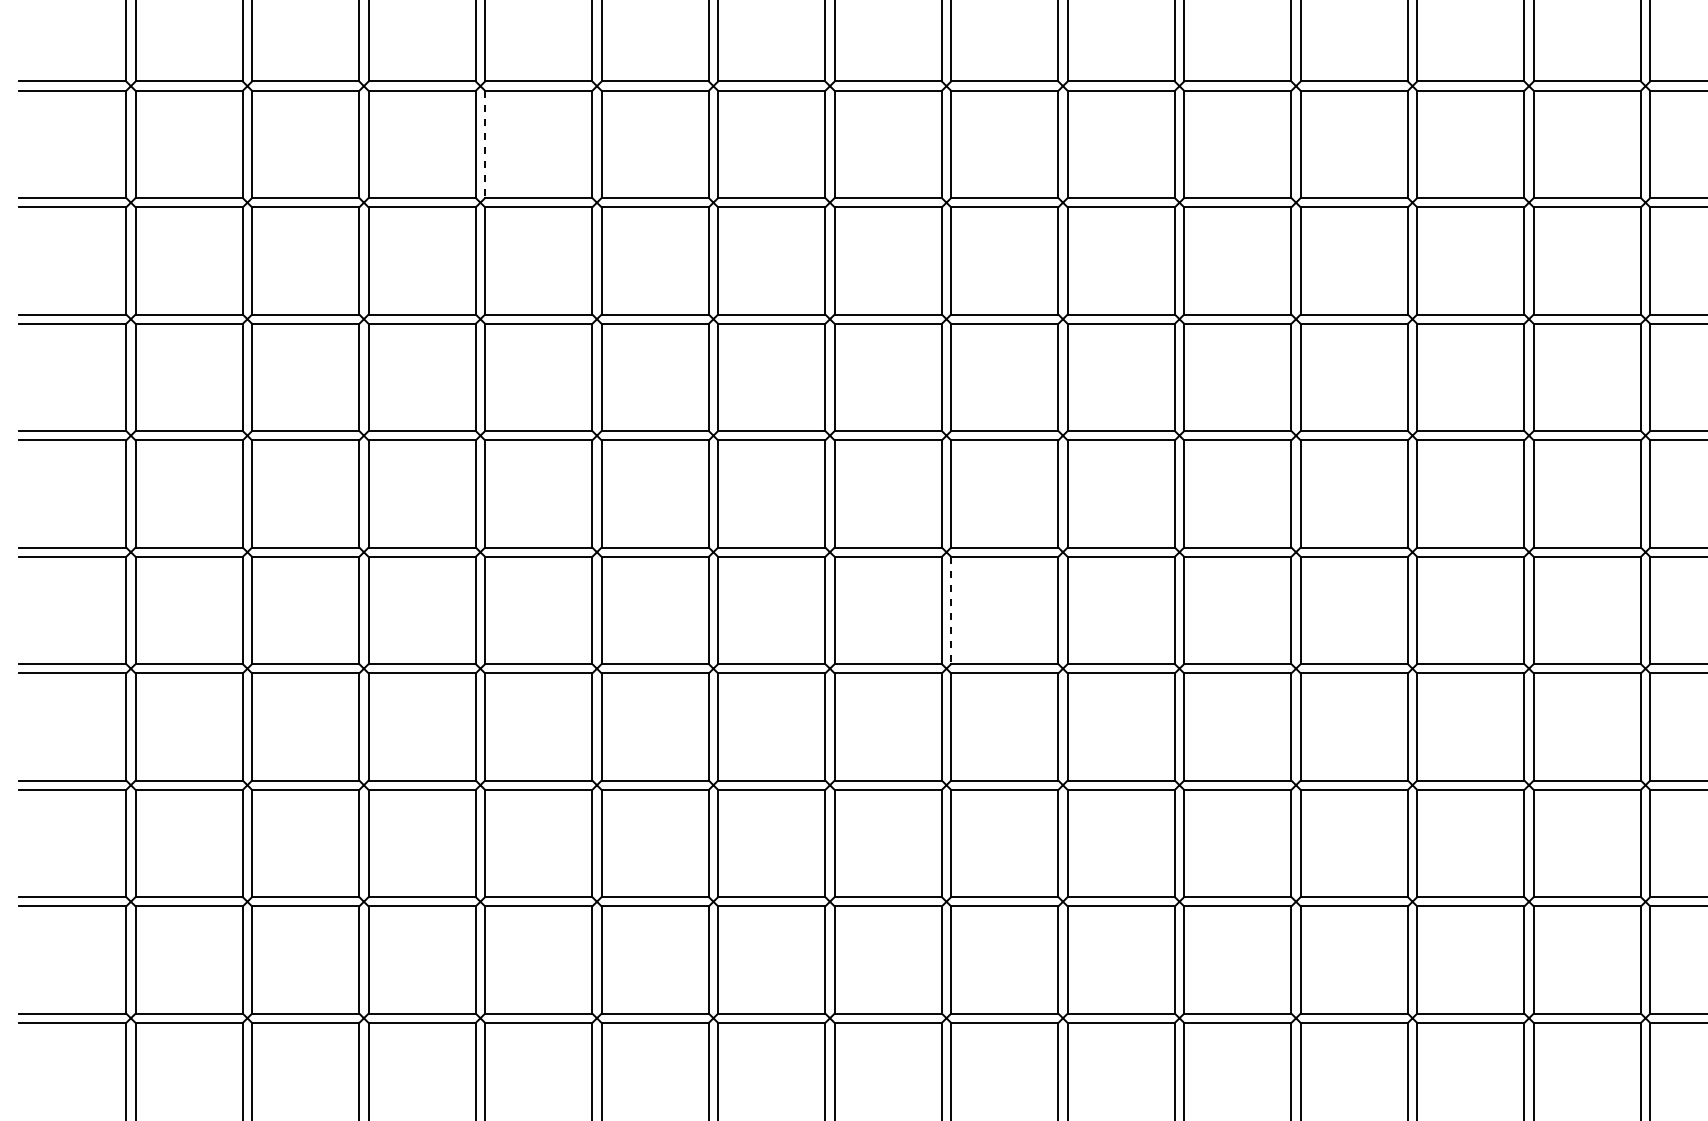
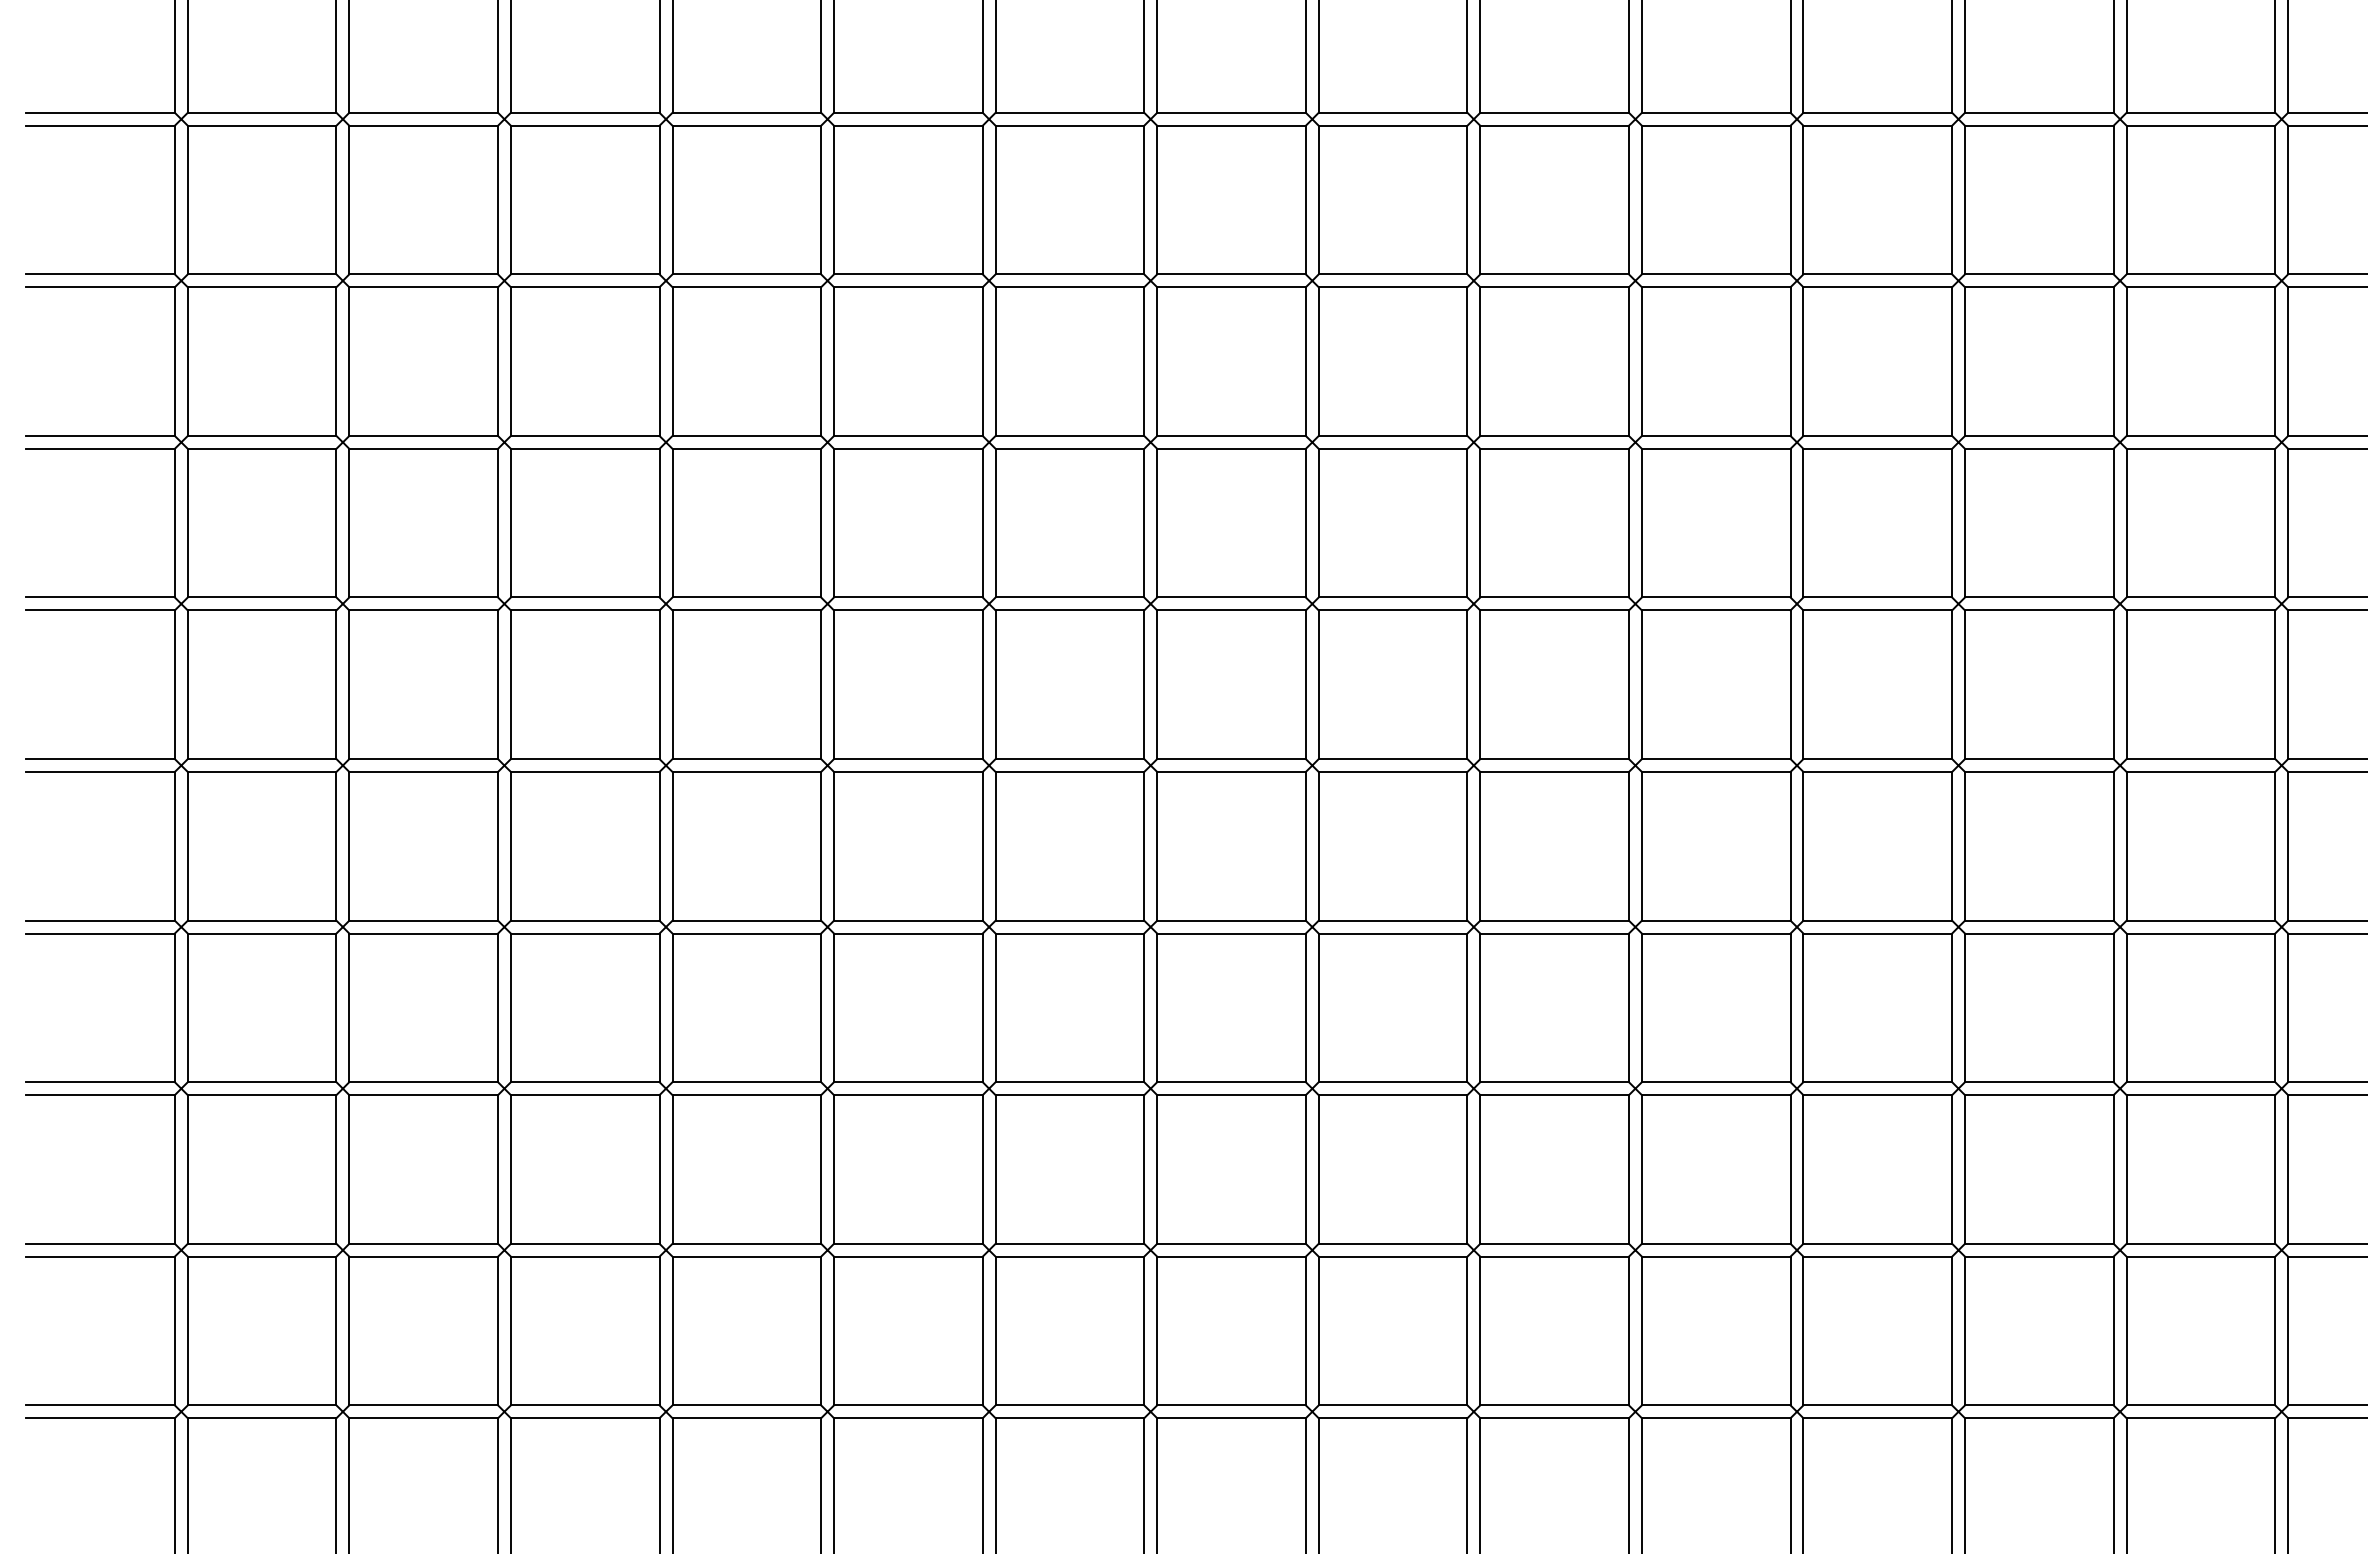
line: (485, 144) -> (673, 200), dashed -> solid
line: (951, 610) -> (1319, 846), dashed -> solid

